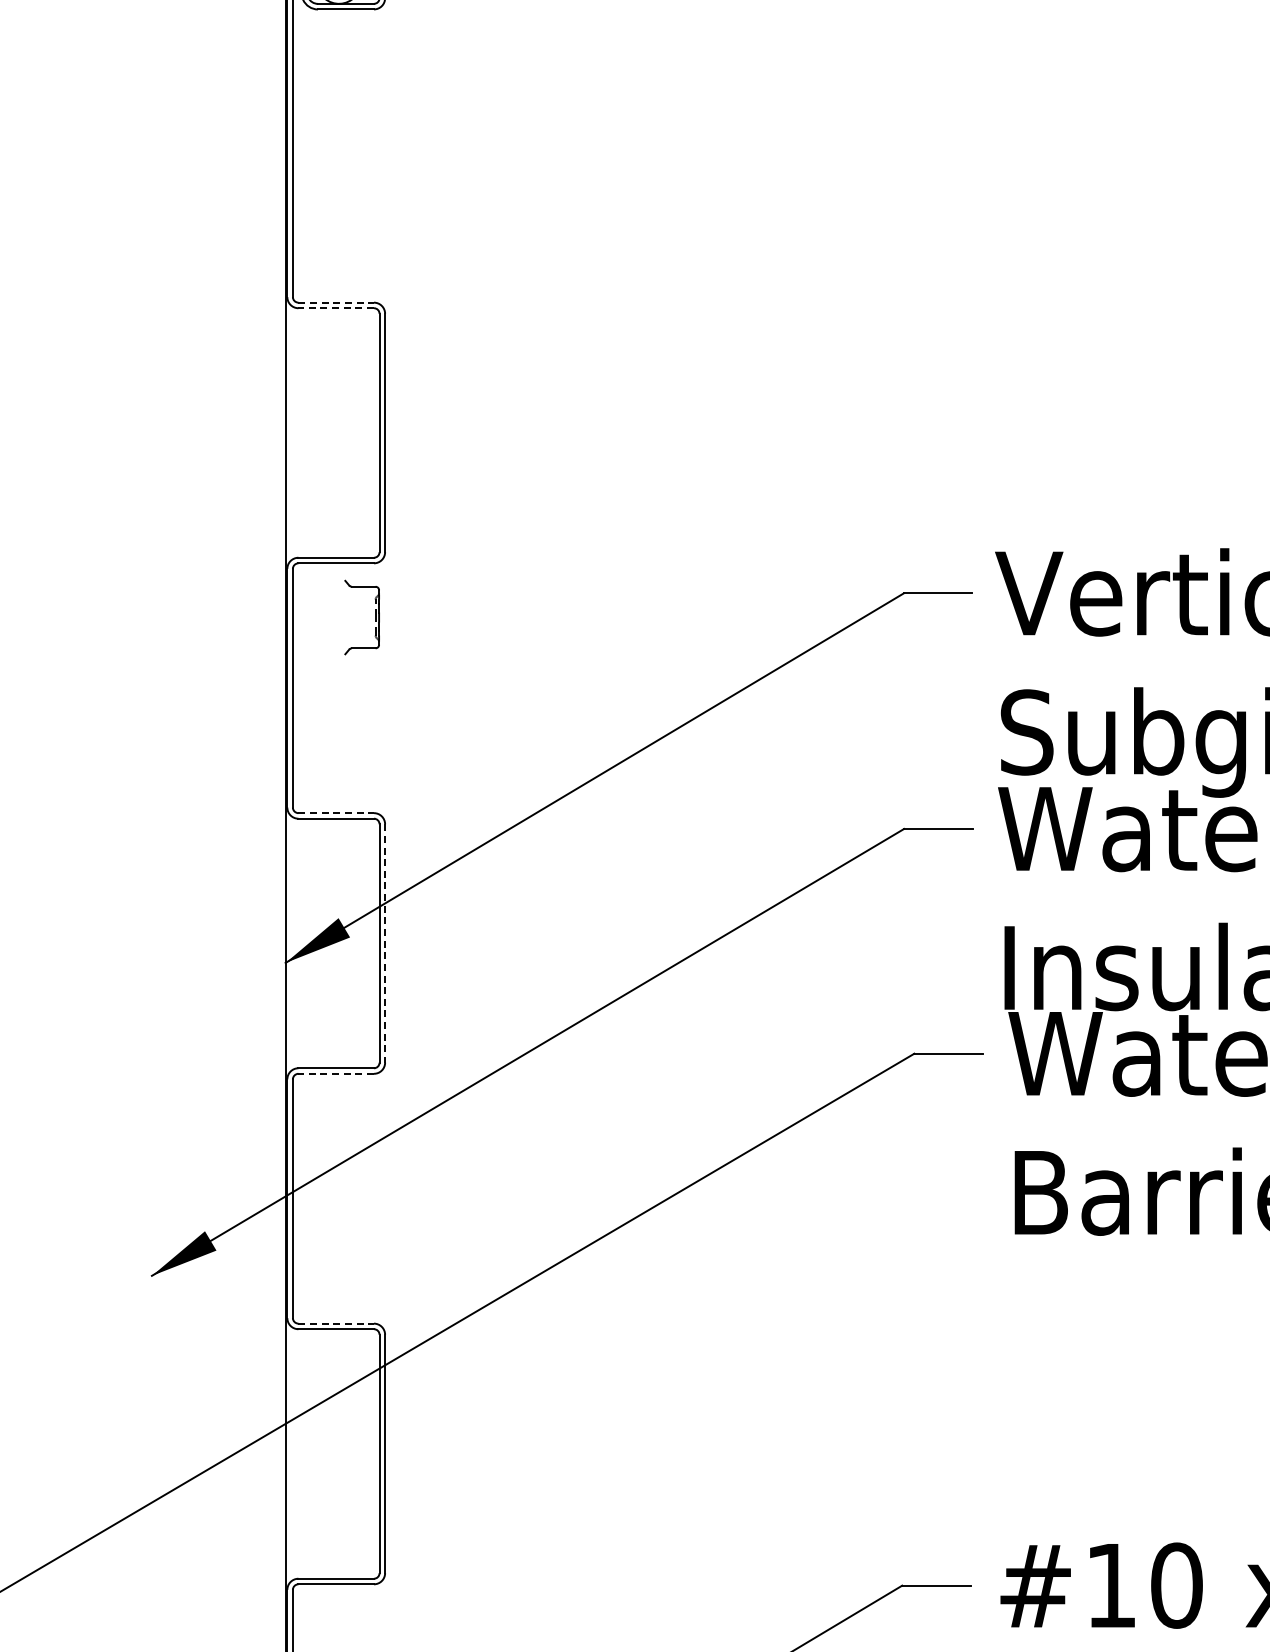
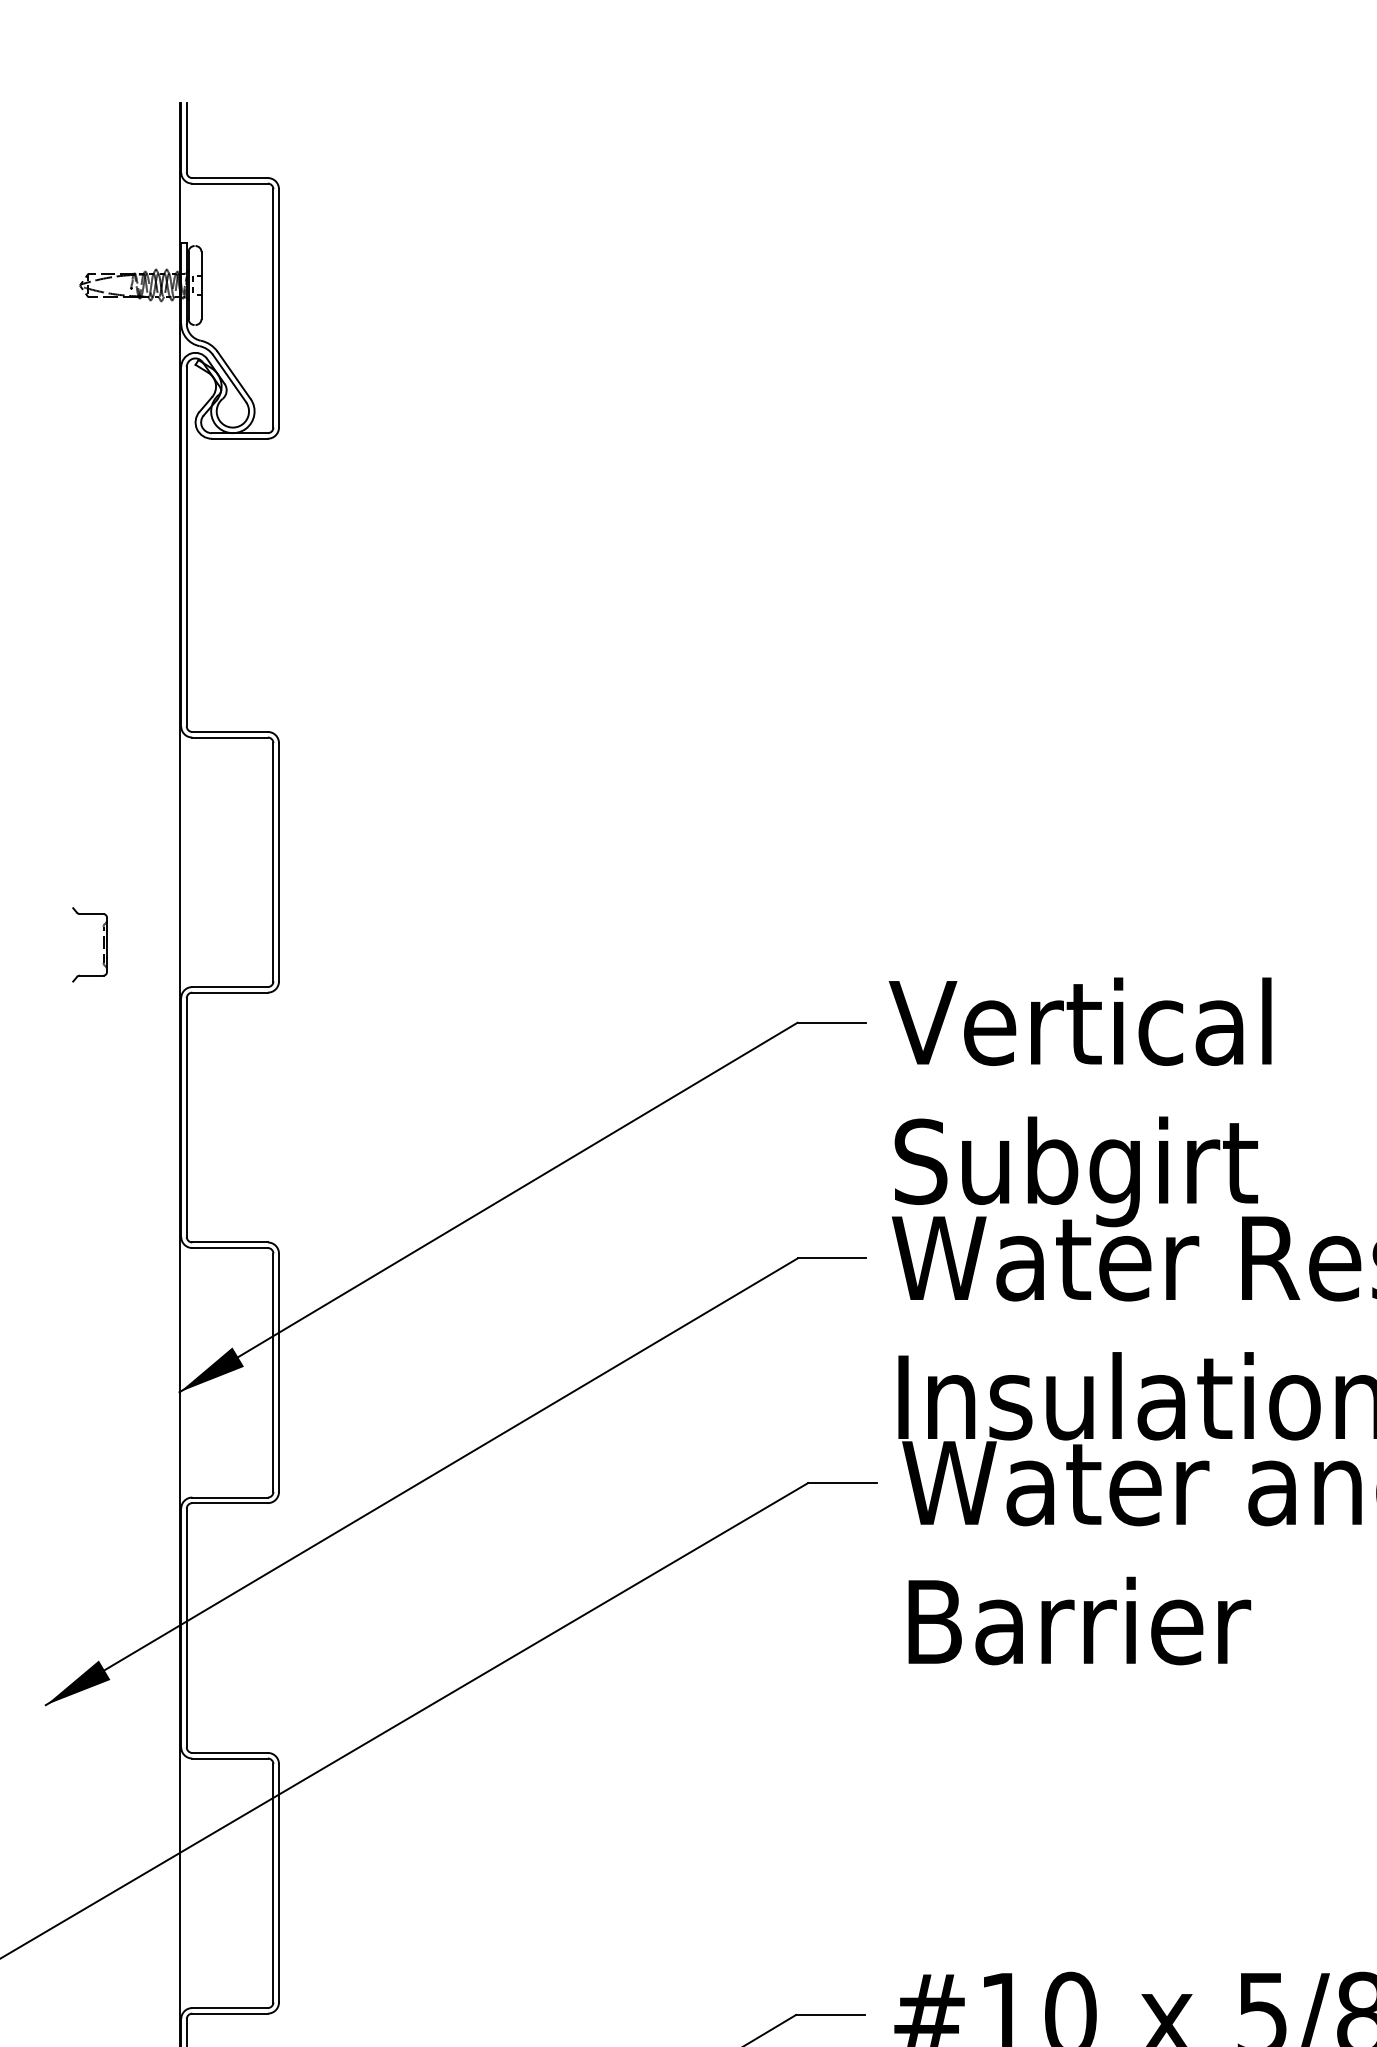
line: (336, 302) -> (230, 731), dashed -> solid
line: (336, 308) -> (230, 737), dashed -> solid
part: (375, 617) -> (103, 944), moved
line: (336, 813) -> (230, 1242), dashed -> solid
line: (384, 944) -> (278, 1373), dashed -> solid
line: (336, 1074) -> (230, 1503), dashed -> solid
line: (336, 1323) -> (230, 1752), dashed -> solid

